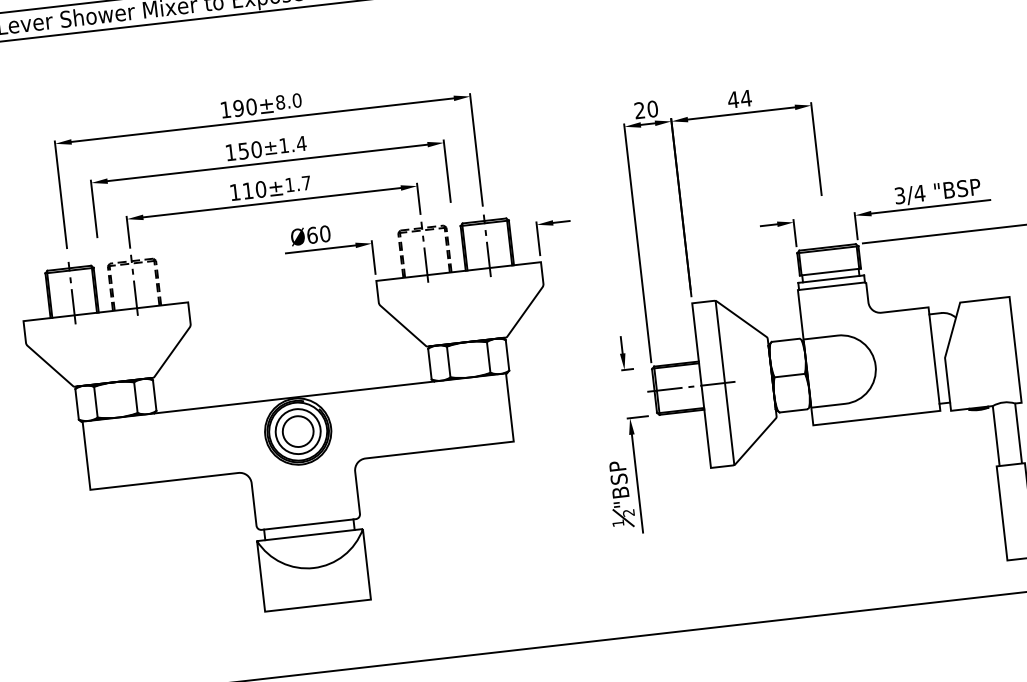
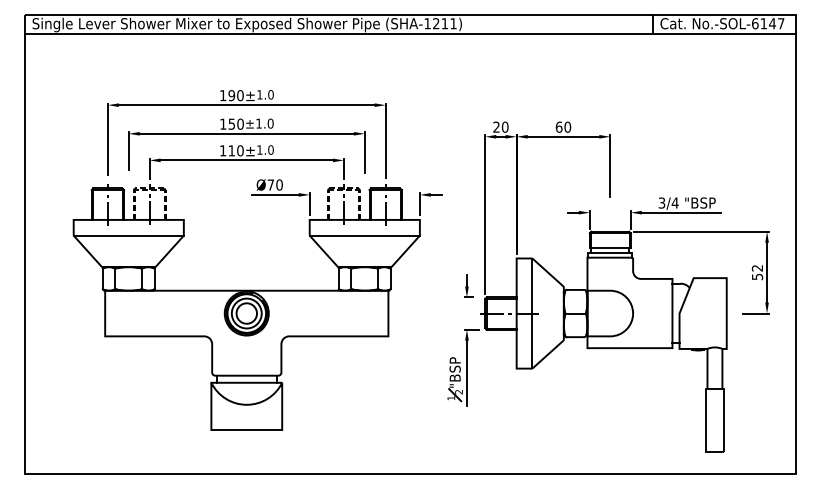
text: (739, 98) -> (563, 126), 44 -> 60
text: (279, 102) -> (259, 94), 8.0 -> 1.0
text: (301, 143) -> (270, 123), ±1.4 -> ±1.0
text: (305, 182) -> (270, 149), 1.7 -> 1.0
text: (311, 234) -> (270, 184), Ø60 -> Ø70
line: (460, 294) -> (364, 235), added
line: (108, 335) -> (128, 235), added

